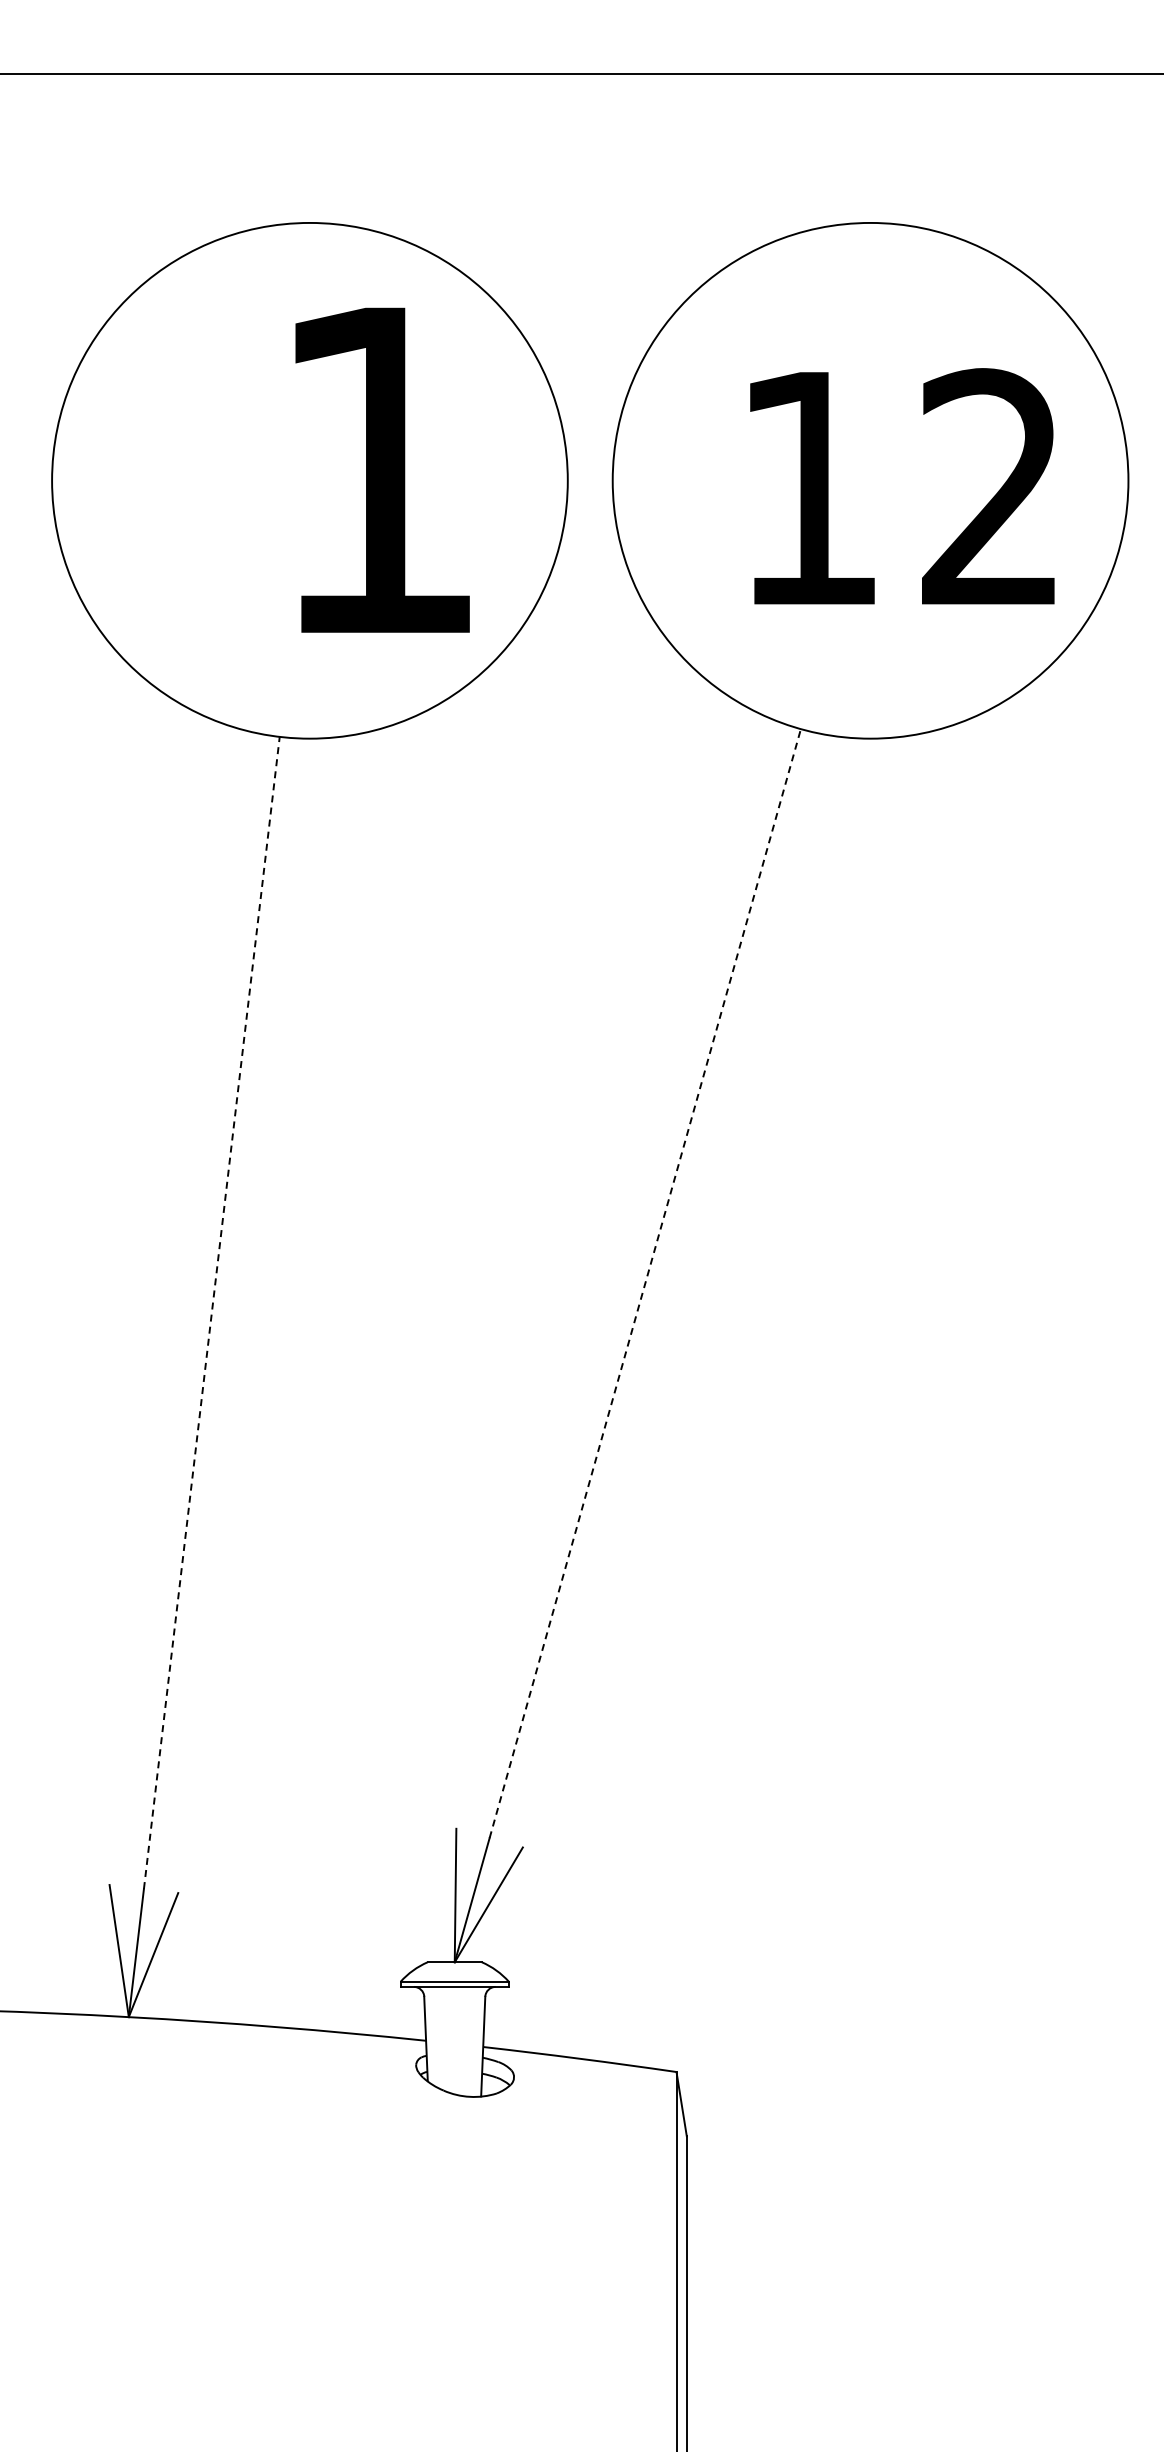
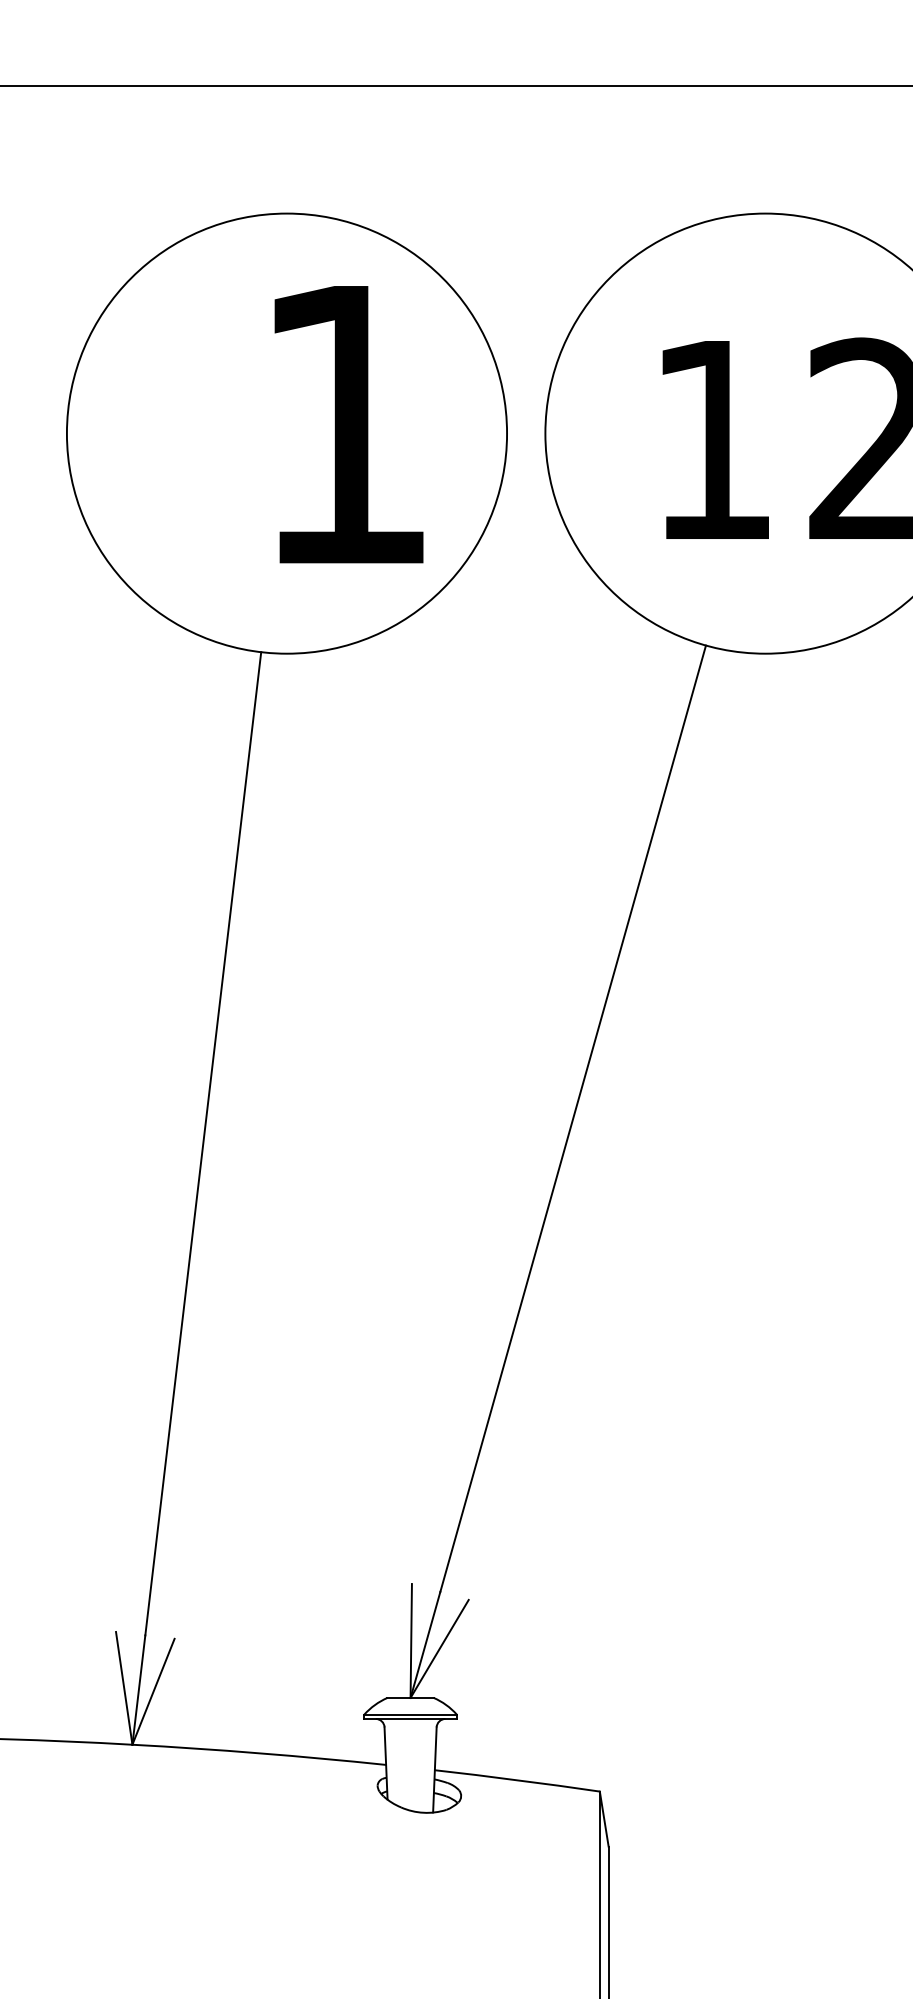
line: (645, 1283) -> (573, 1118), dashed -> solid
line: (211, 1312) -> (202, 1143), dashed -> solid

